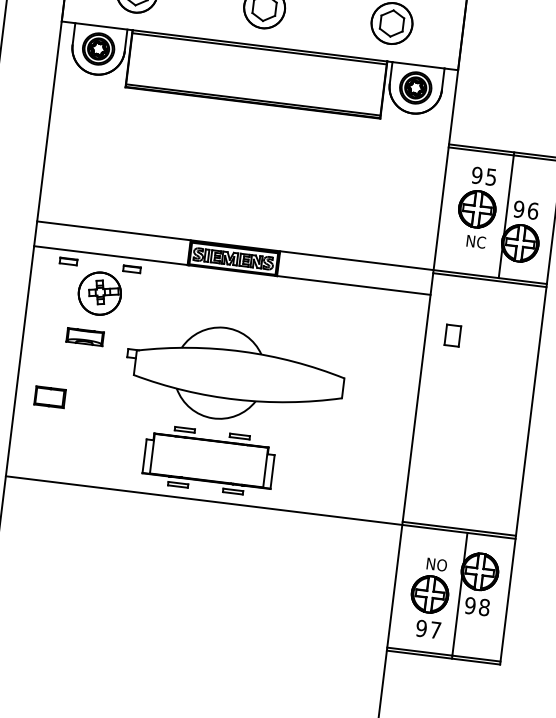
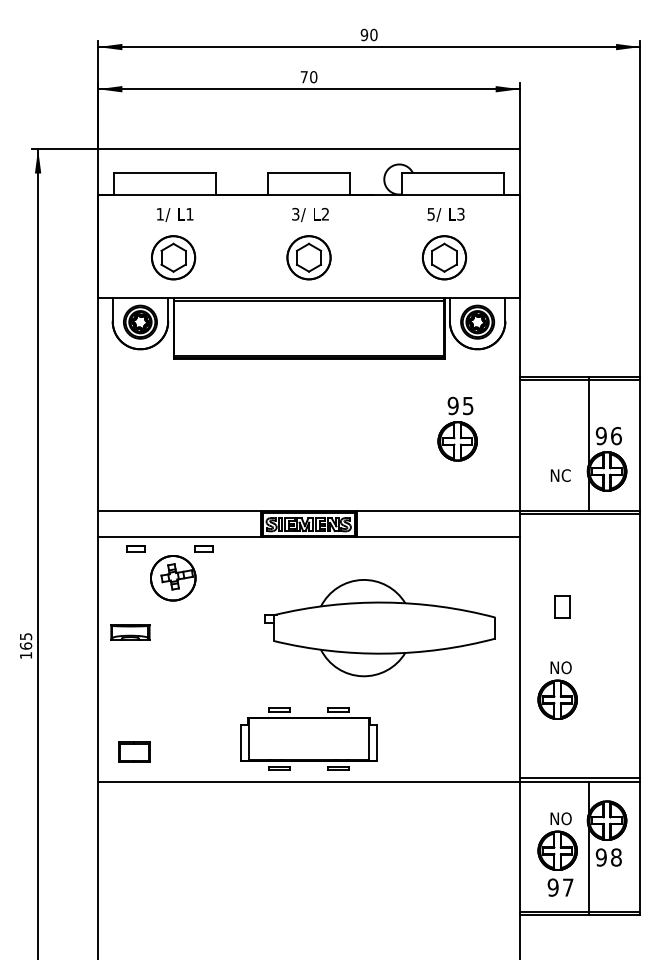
part: (478, 197) -> (457, 428), moved
part: (453, 335) -> (562, 606), moved
part: (85, 336) -> (130, 632), moved
part: (234, 375) -> (379, 628), moved
part: (50, 396) -> (134, 751), moved
part: (448, 443) -> (557, 690), added

